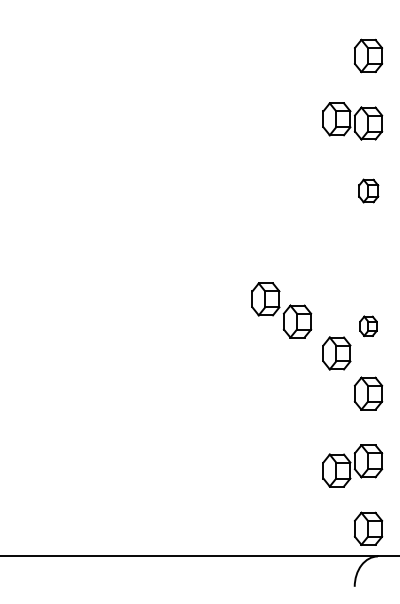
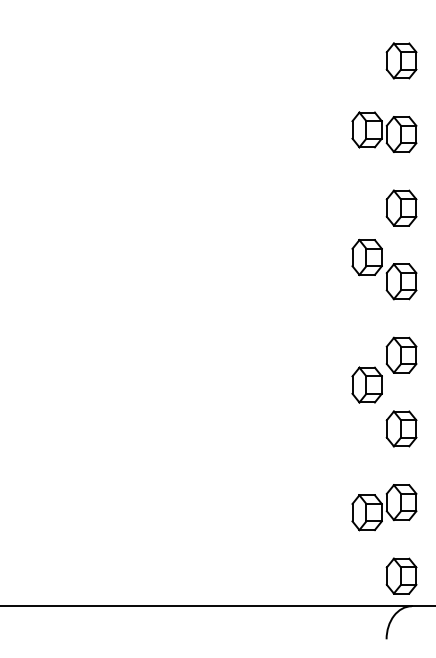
part: (368, 190) -> (401, 207), size x1.43
part: (281, 310) -> (384, 269), moved
part: (368, 326) -> (401, 355), size x1.67

